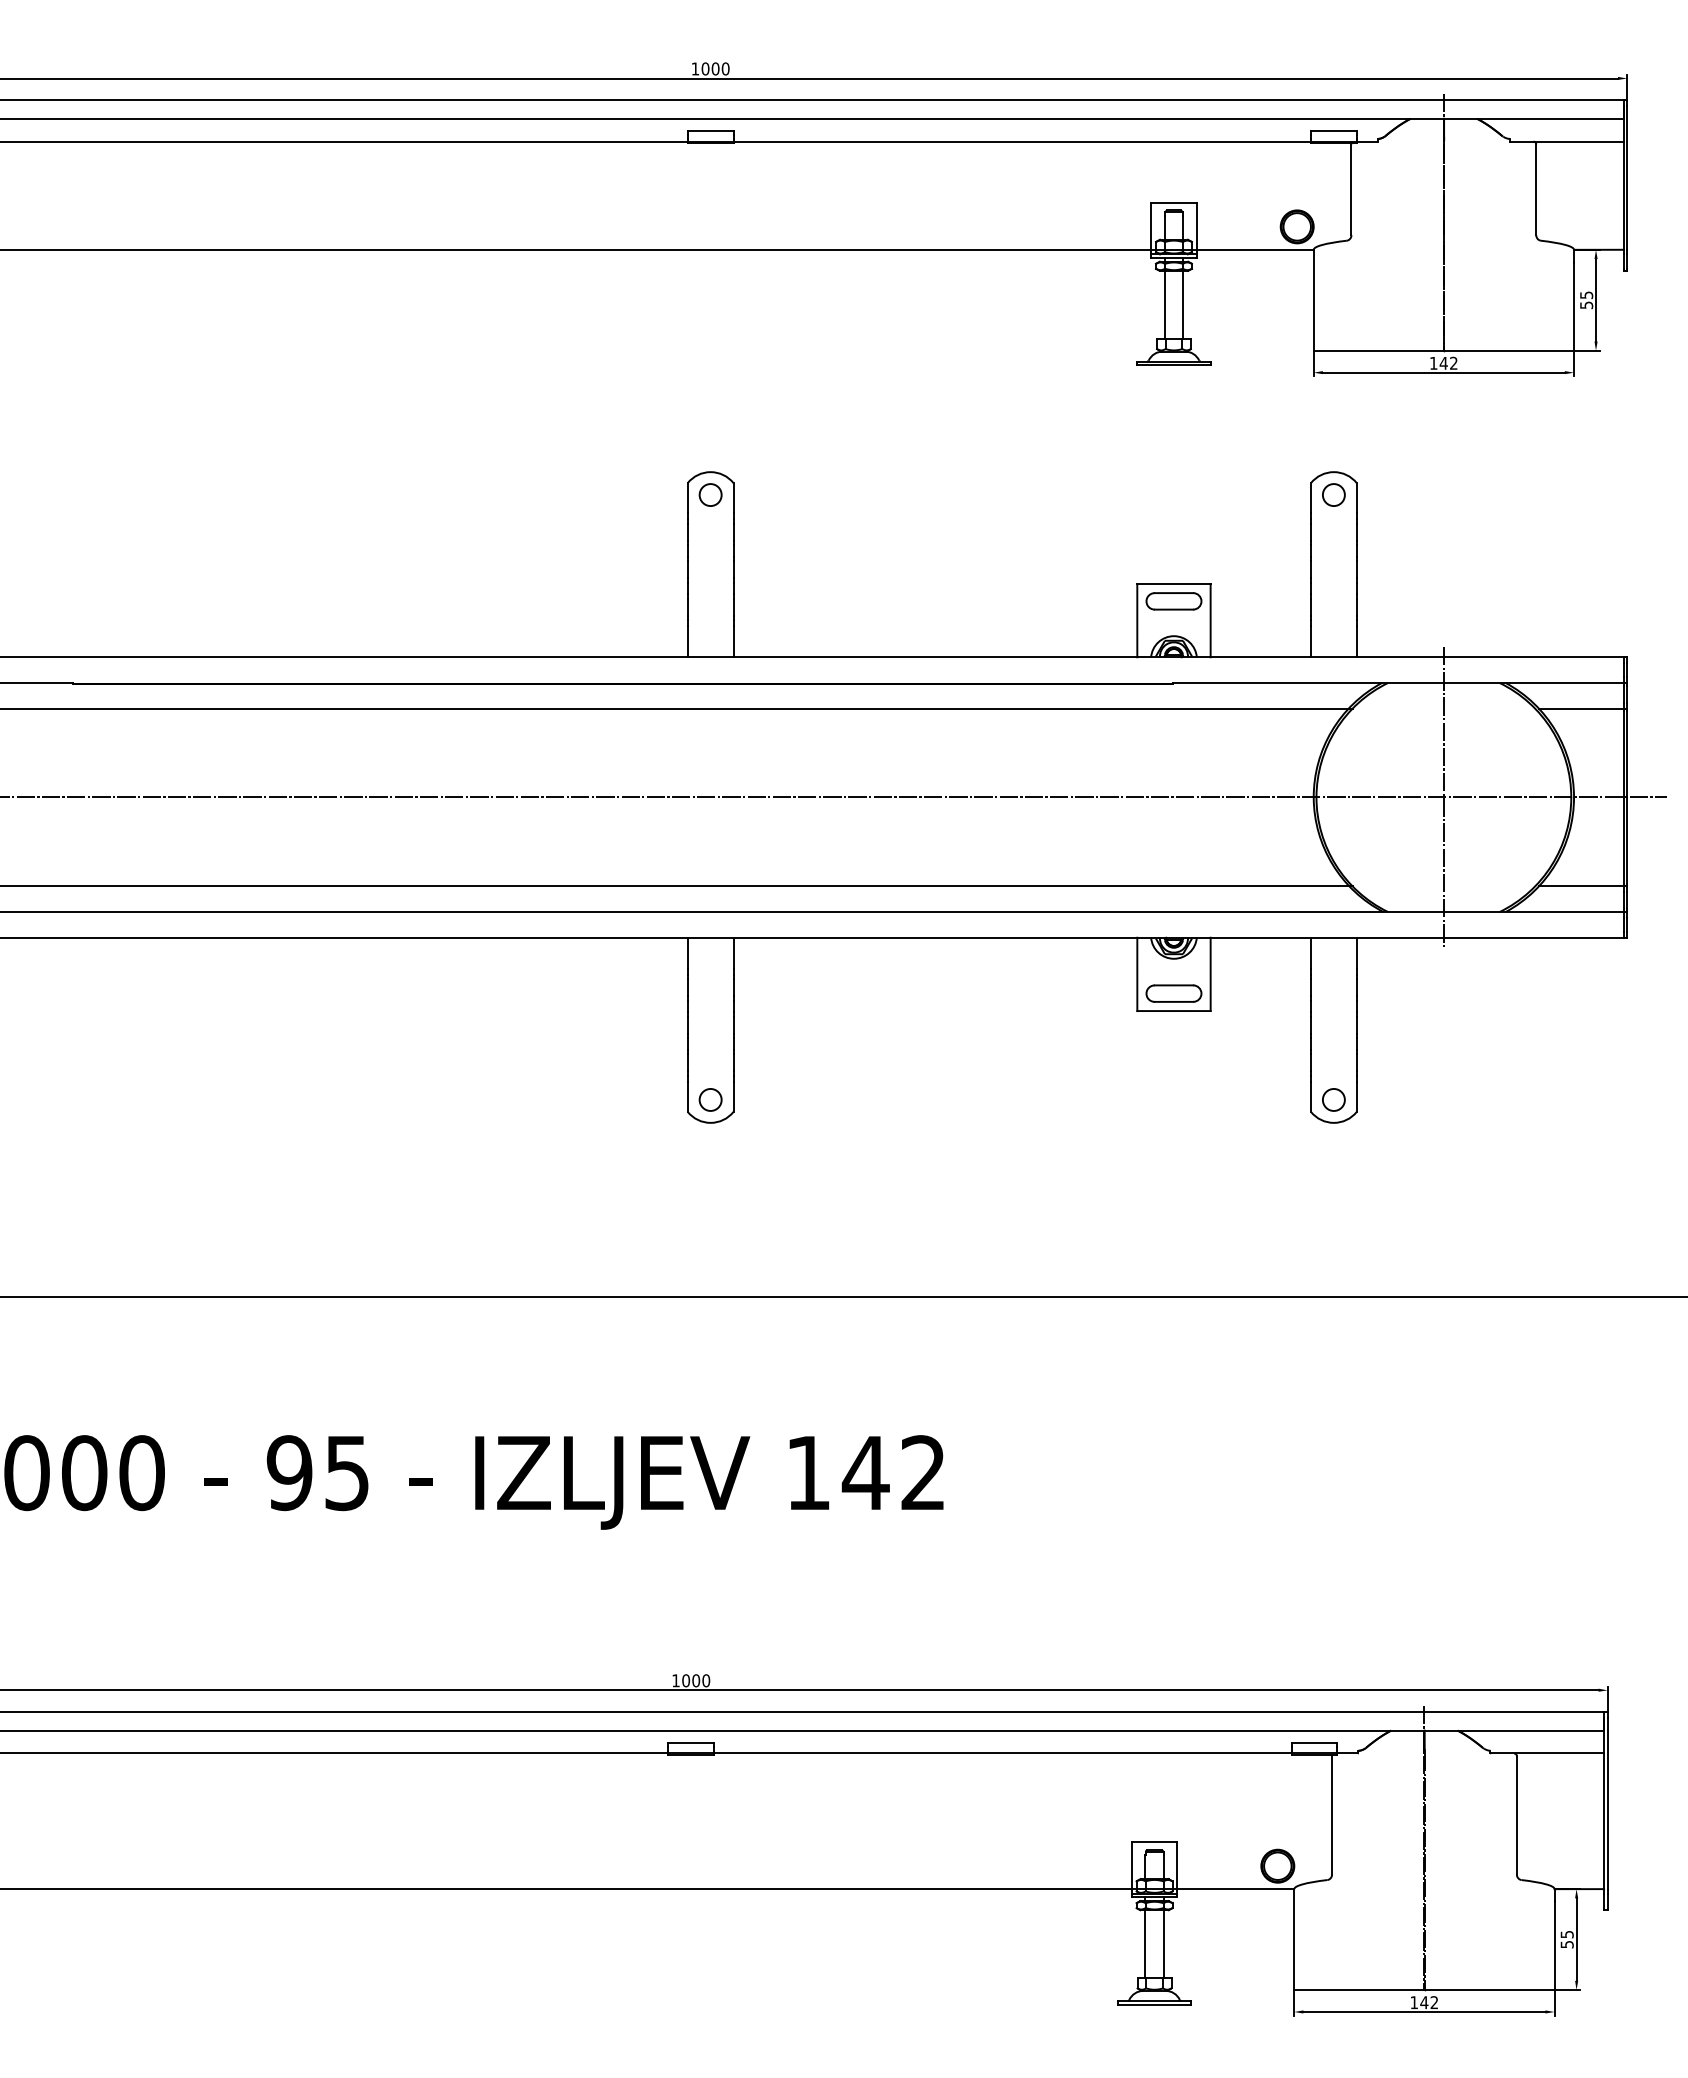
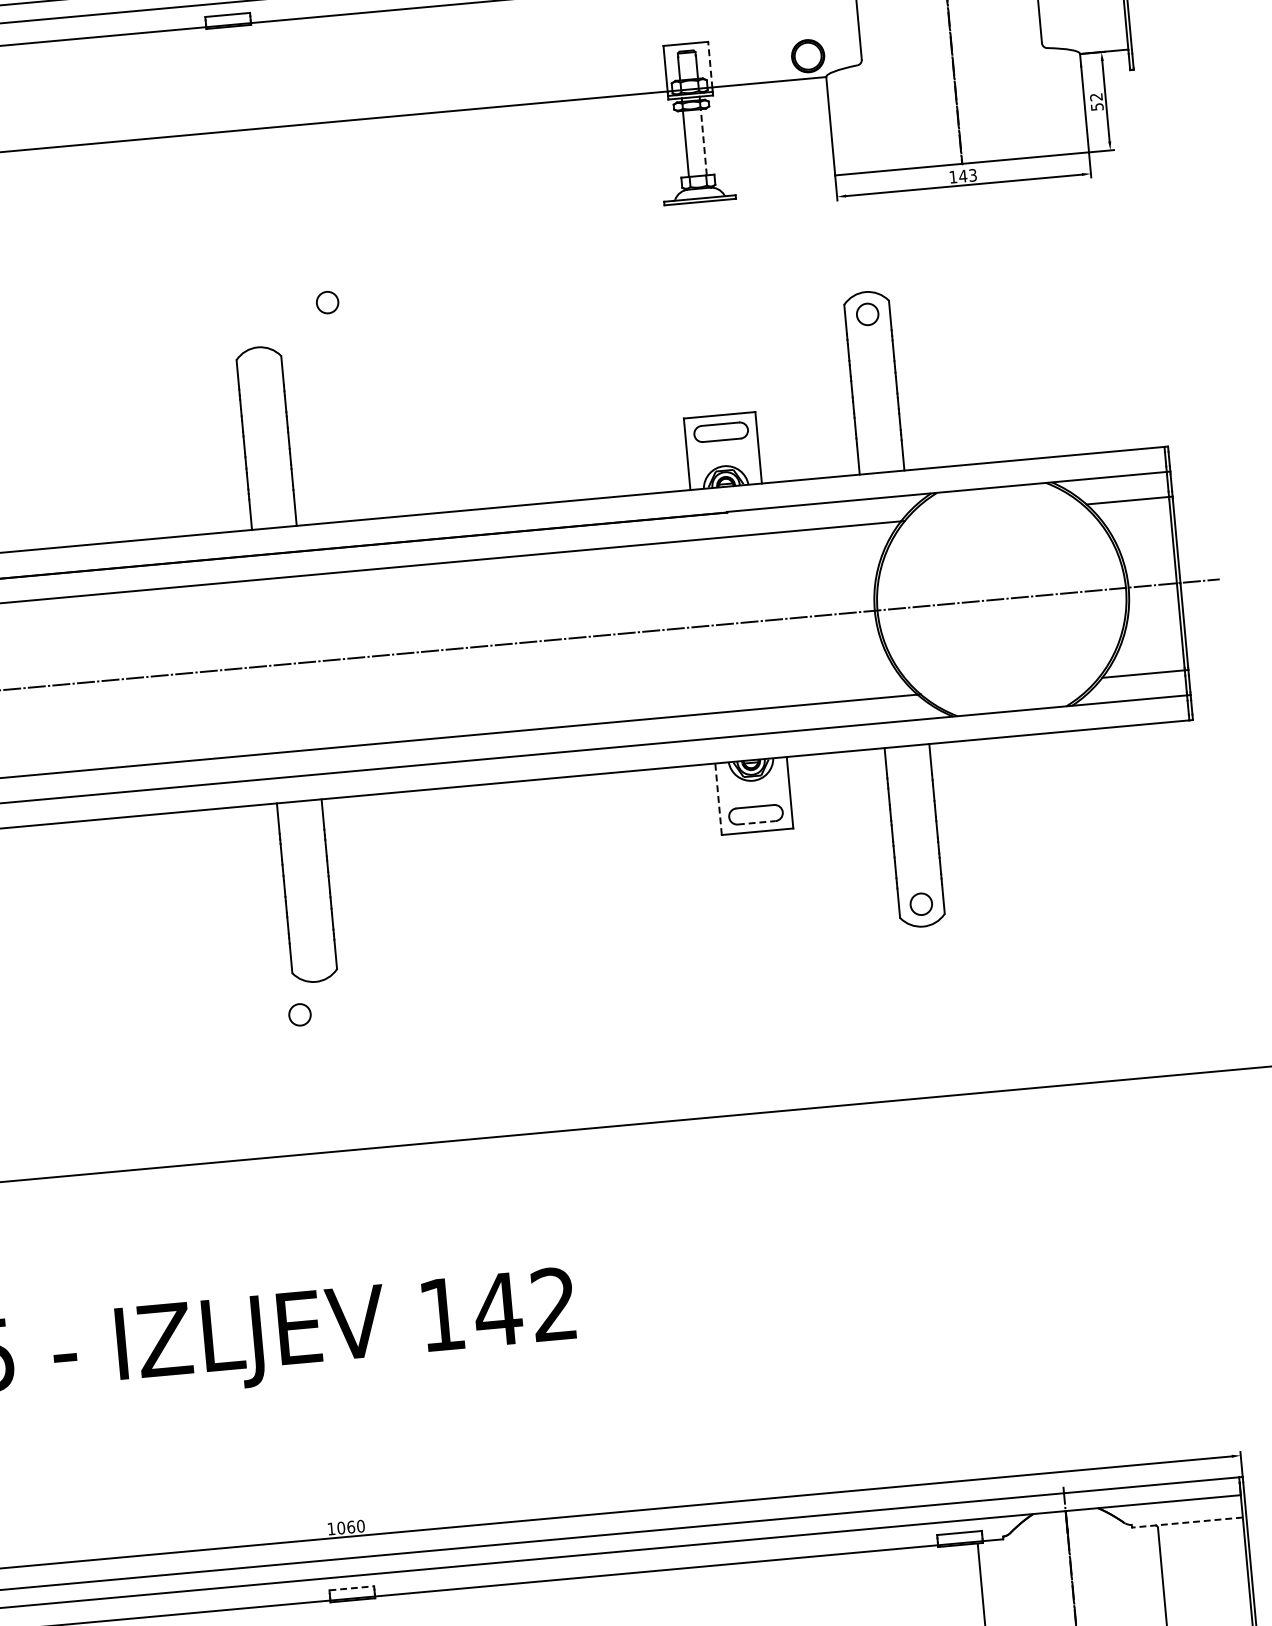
line: (1196, 226) -> (709, 64), solid -> dashed
text: (1586, 294) -> (1096, 96), 55 -> 52
line: (1183, 304) -> (704, 141), solid -> dashed
text: (1453, 363) -> (972, 175), 142 -> 143
circle: (710, 494) -> (327, 302), moved
line: (1443, 797) -> (1001, 599), removed
line: (1137, 974) -> (718, 799), solid -> dashed
line: (1174, 1001) -> (757, 822), solid -> dashed
circle: (710, 1099) -> (299, 1014), moved
text: (696, 1680) -> (351, 1526), 1000 -> 1060
line: (691, 1743) -> (352, 1588), solid -> dashed
line: (1547, 1753) -> (1187, 1522), solid -> dashed

